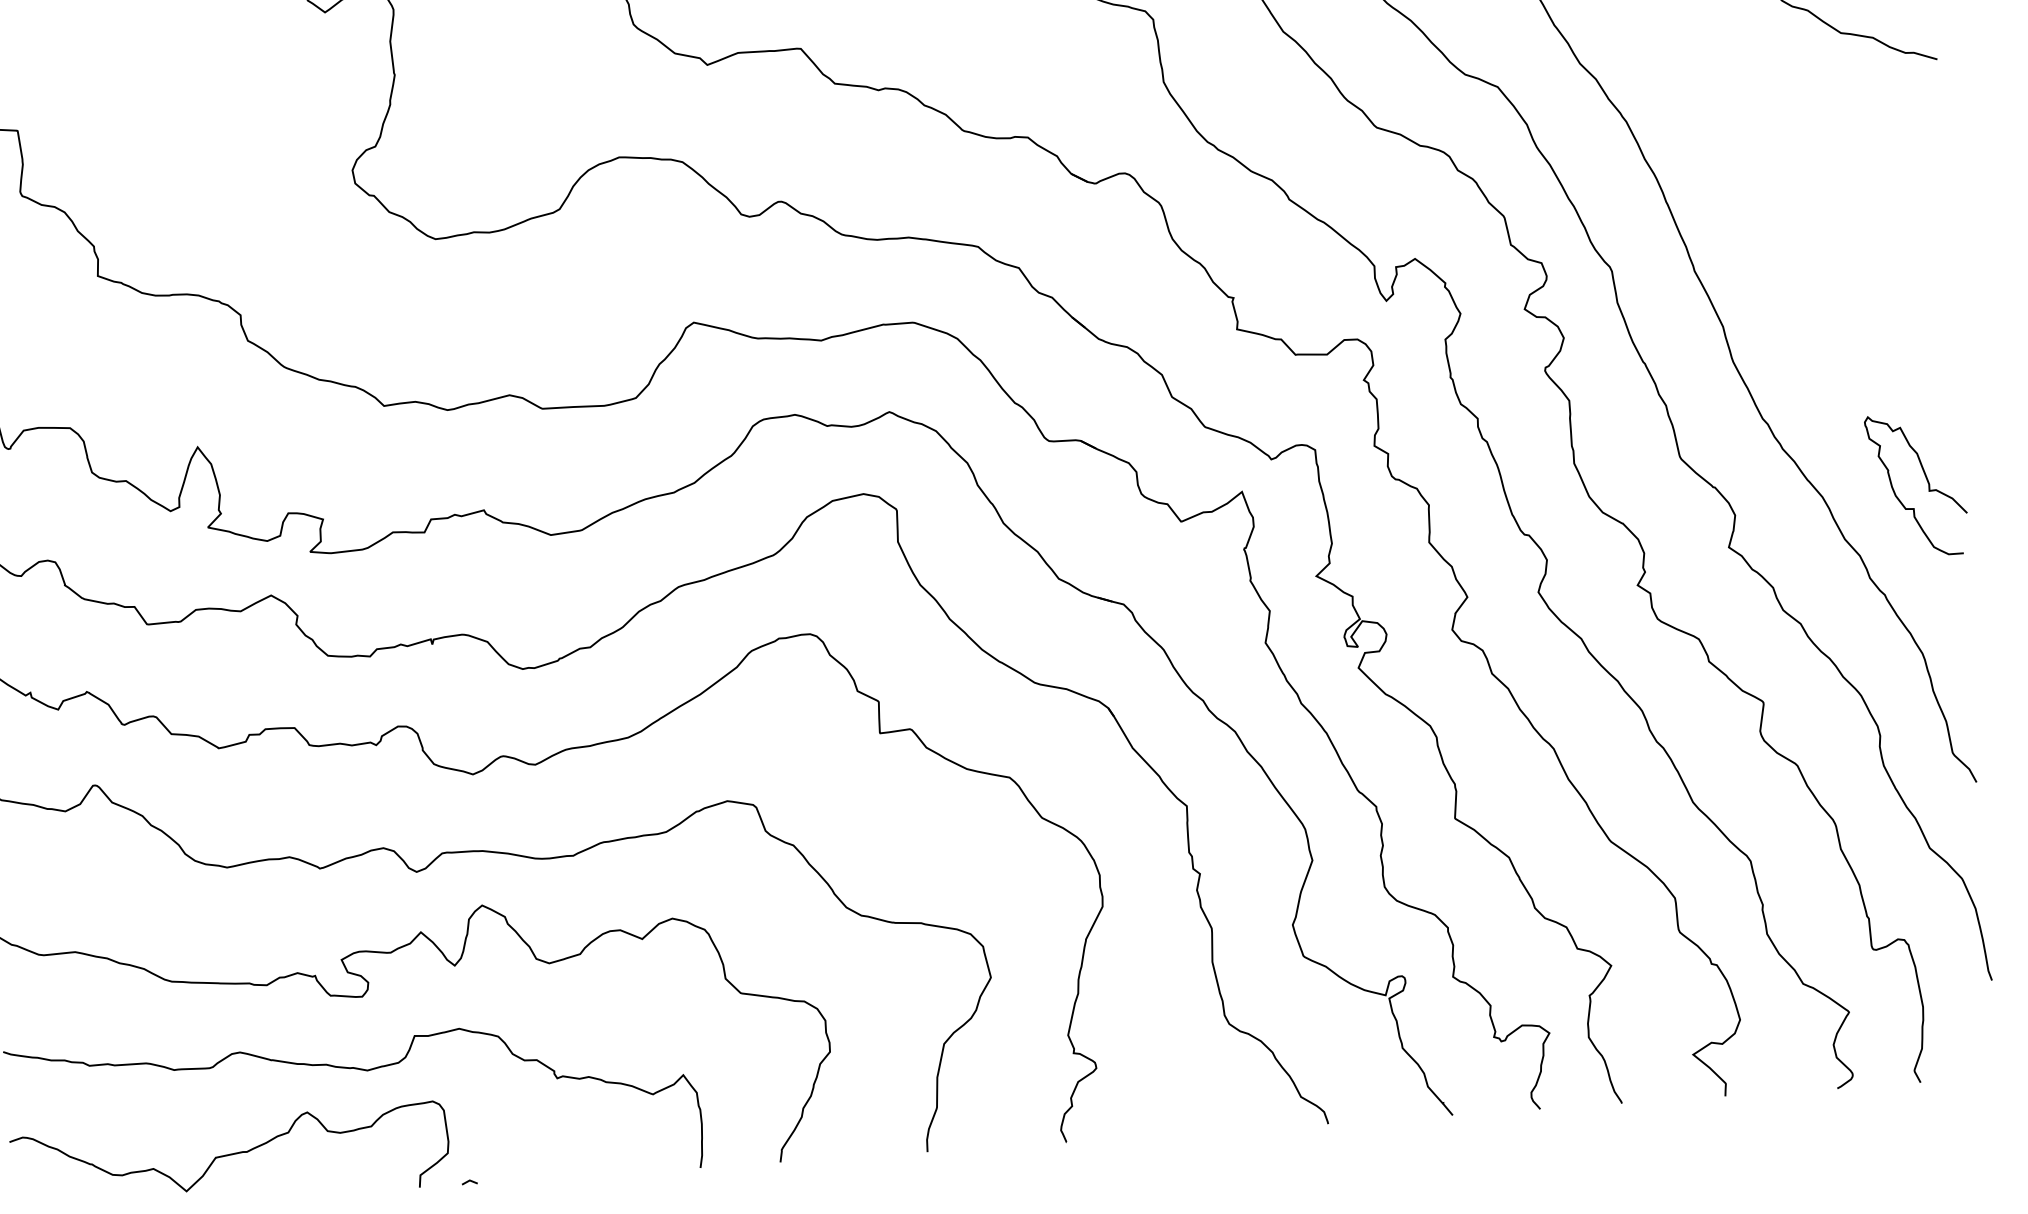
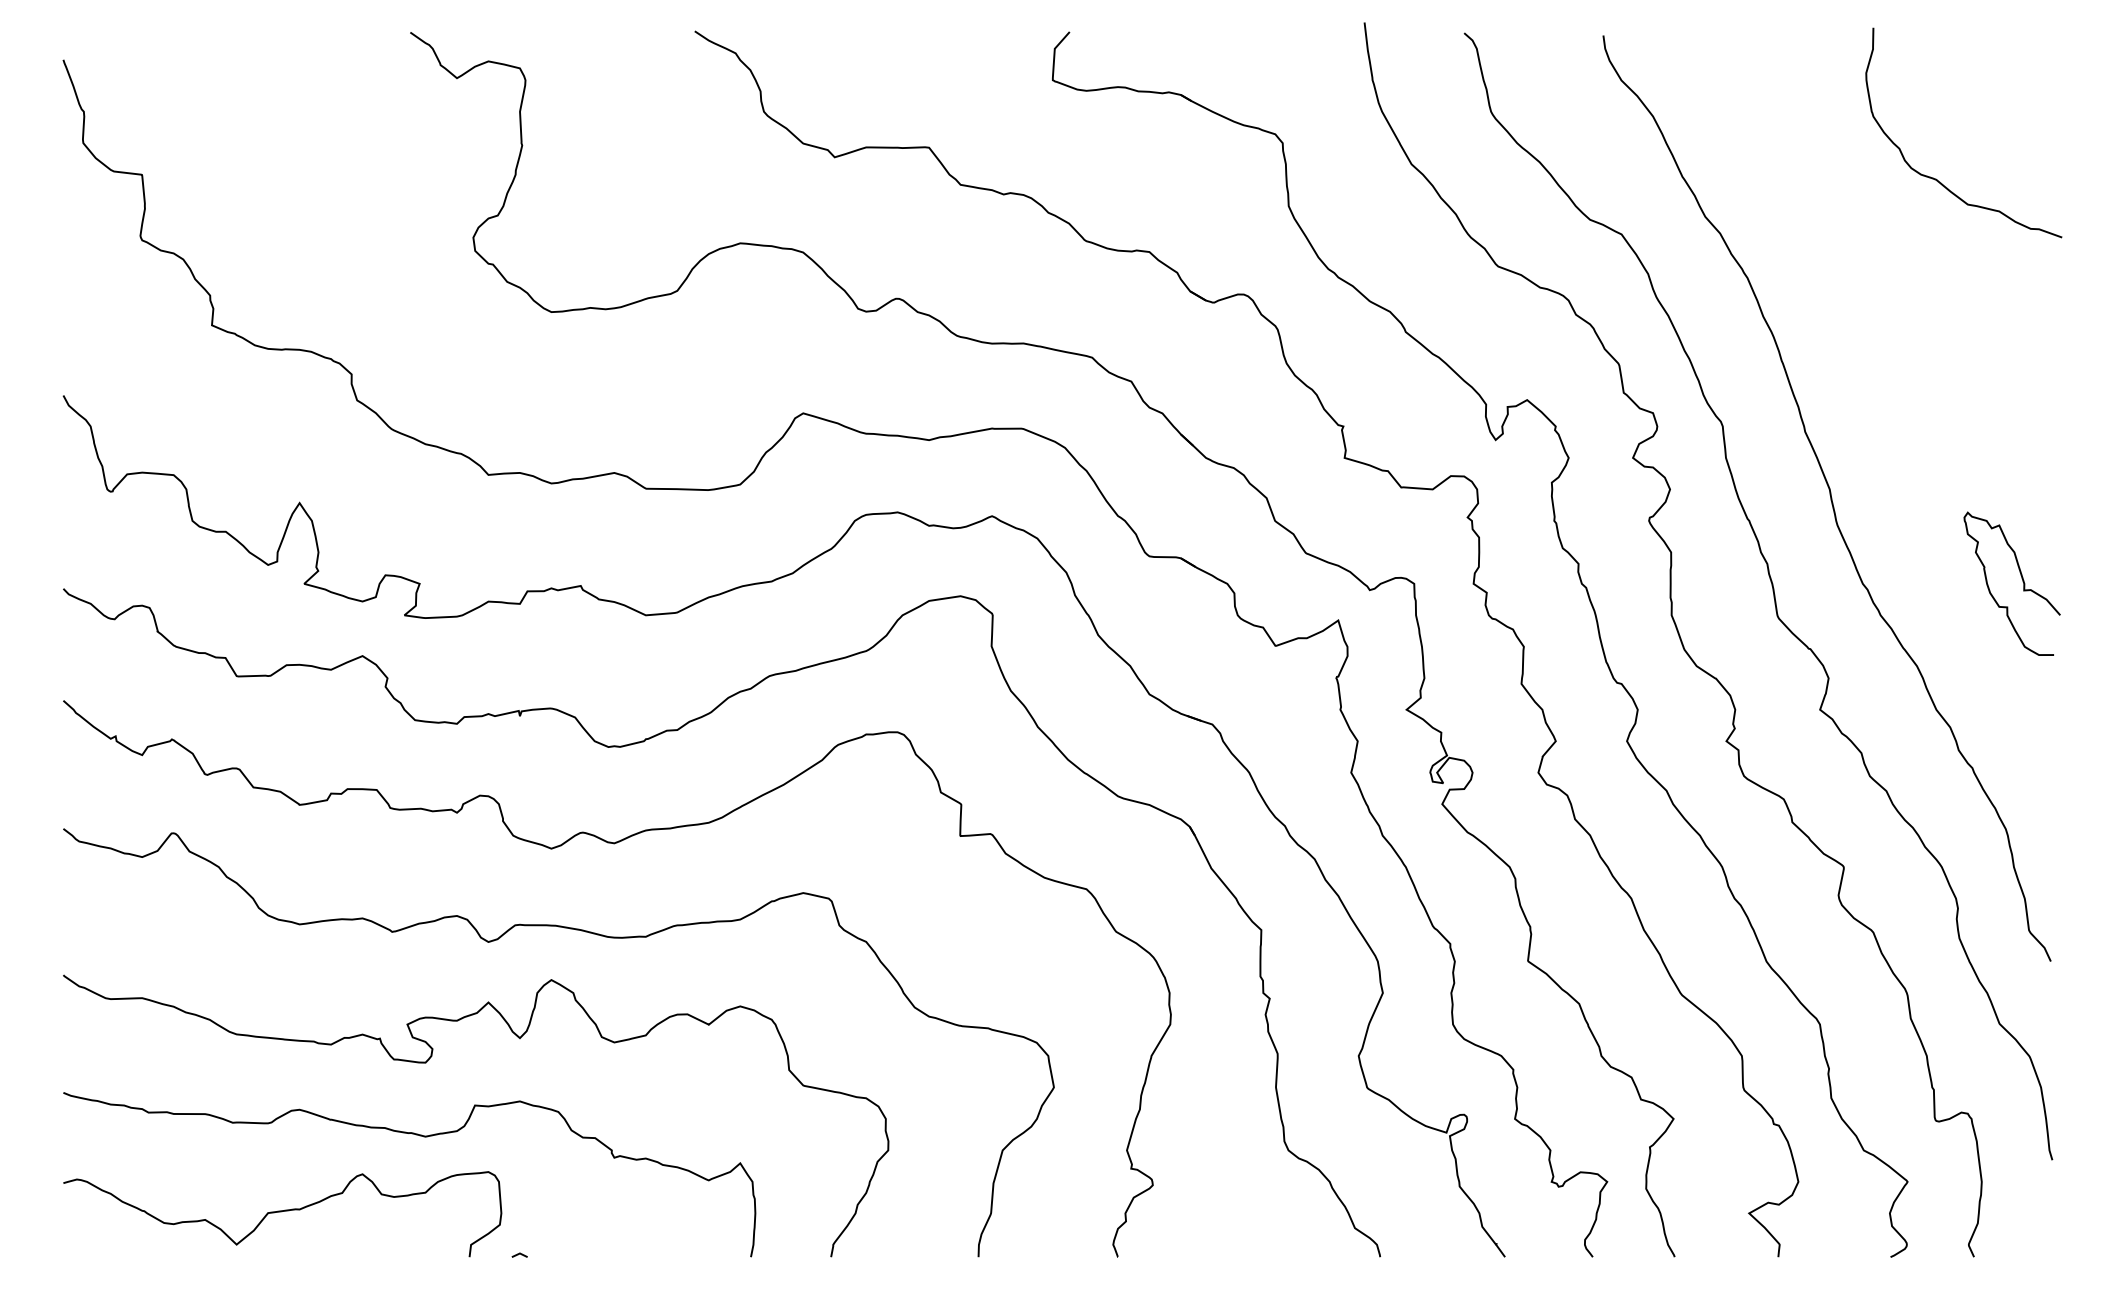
curve: (1925, 479) -> (2021, 578), moved

